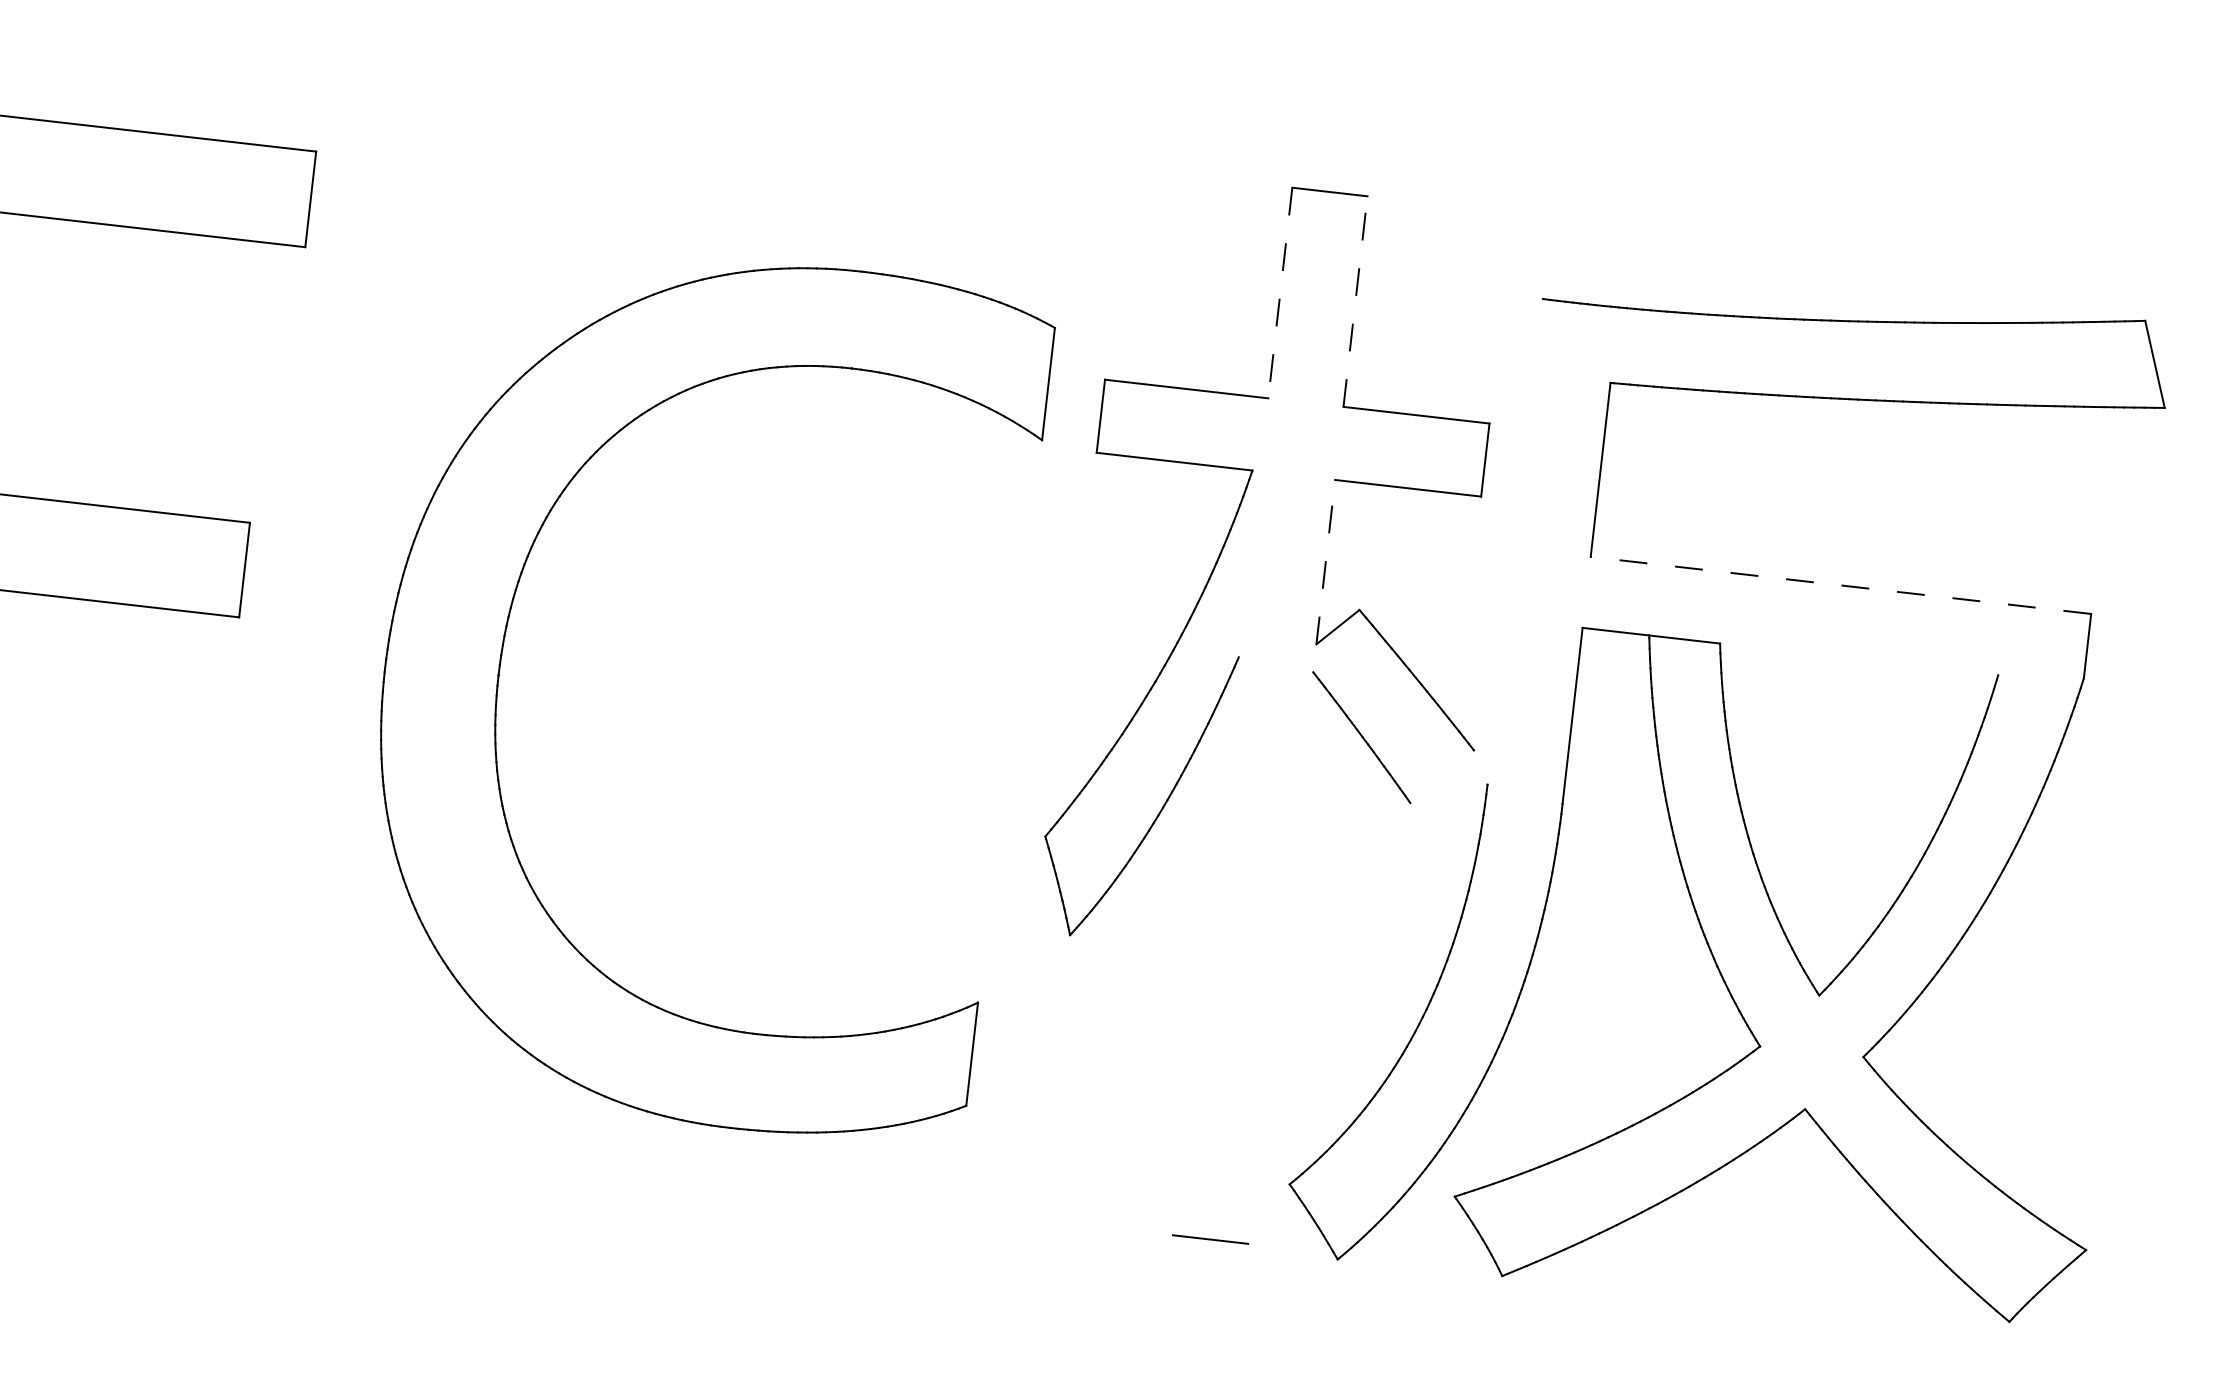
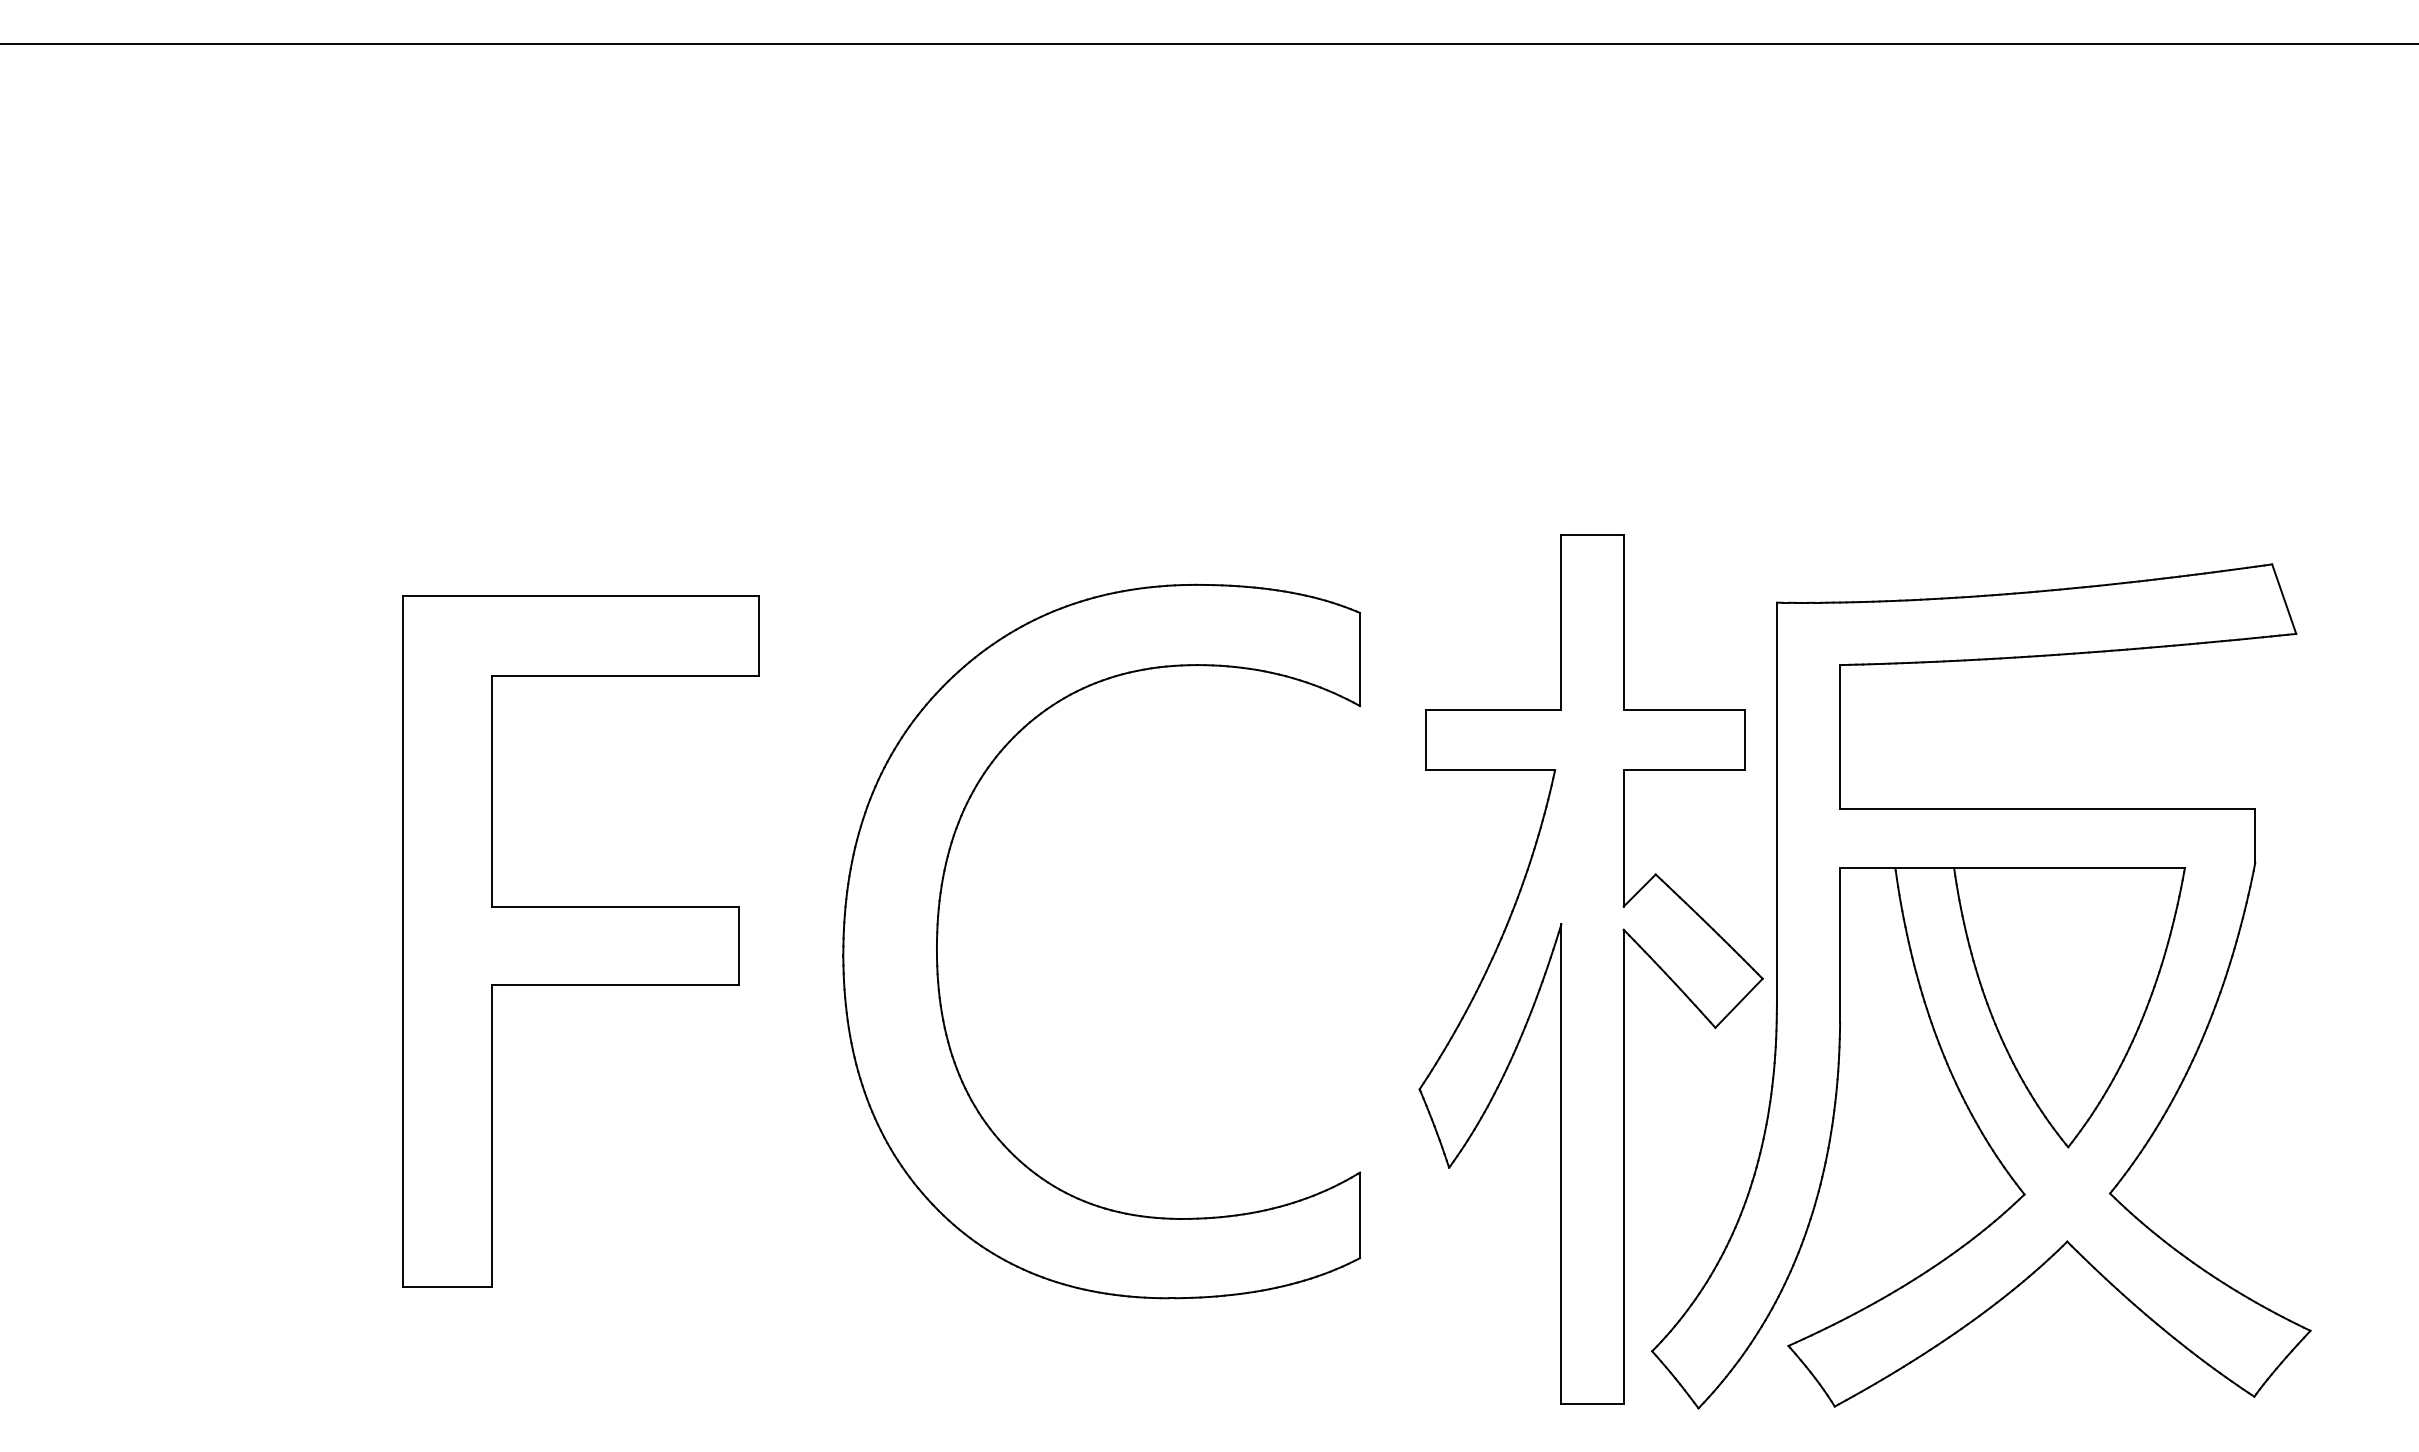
line: (1280, 293) -> (1561, 622), dashed -> solid
line: (1355, 300) -> (1623, 621), dashed -> solid
line: (1514, 541) -> (1776, 803), added
line: (1325, 560) -> (1623, 837), dashed -> solid
line: (1840, 585) -> (2047, 809), dashed -> solid
part: (502, 657) -> (938, 934), moved
line: (1859, 659) -> (2069, 868), added
line: (1441, 775) -> (1738, 1002), added
line: (1206, 945) -> (1561, 1163), added
line: (1280, 957) -> (1623, 1166), added

